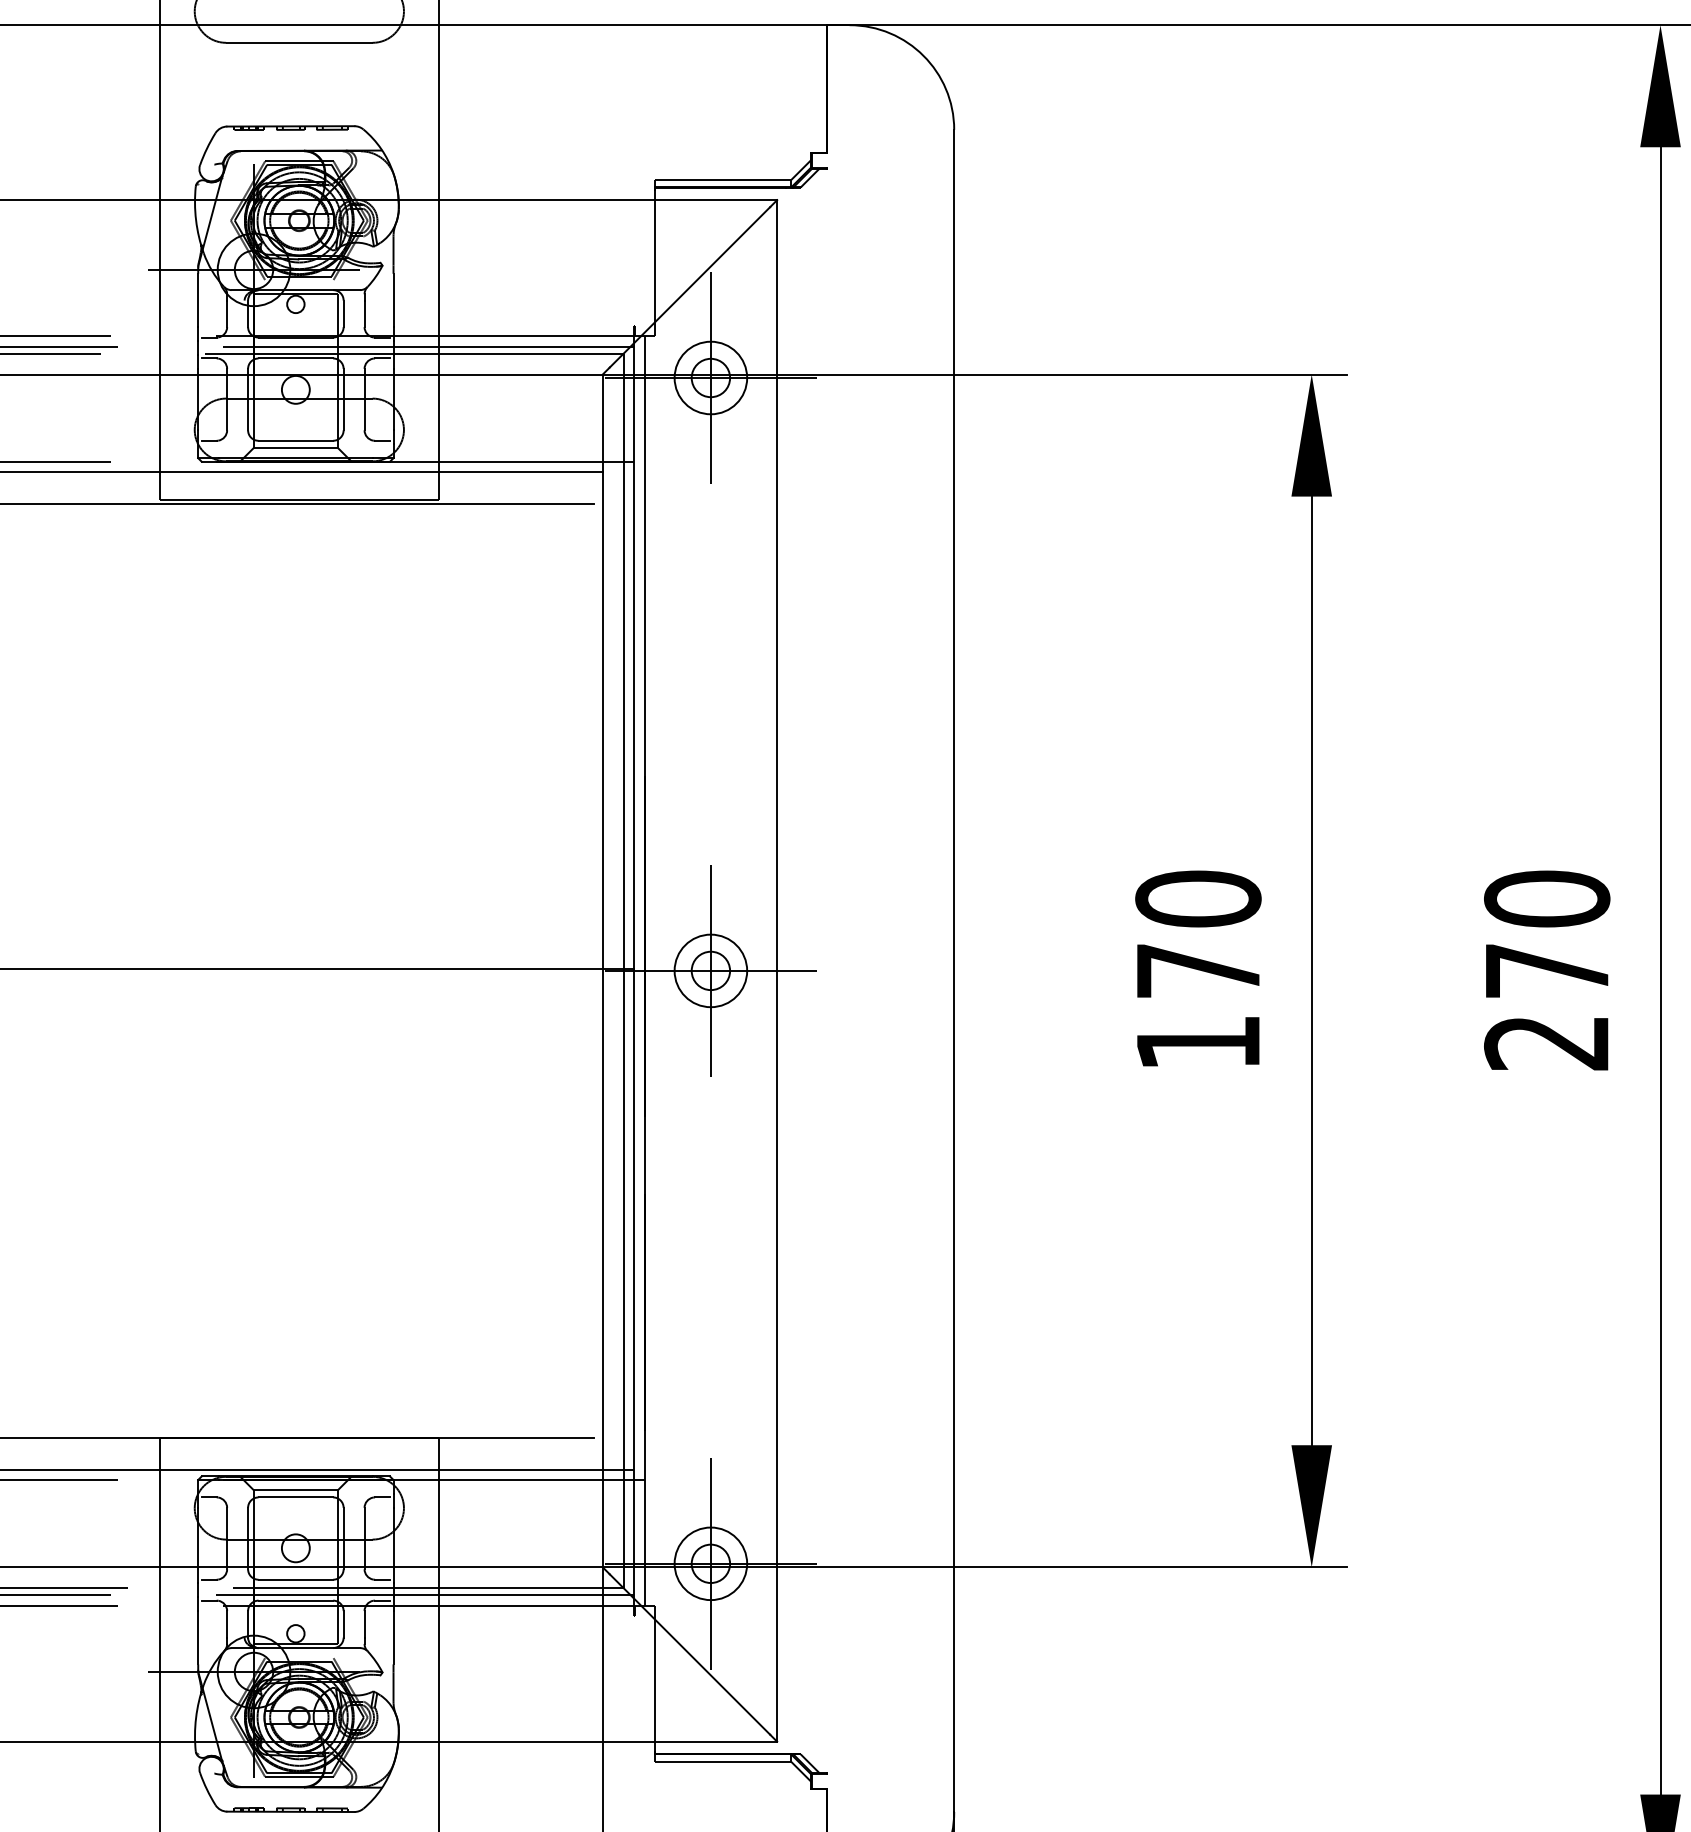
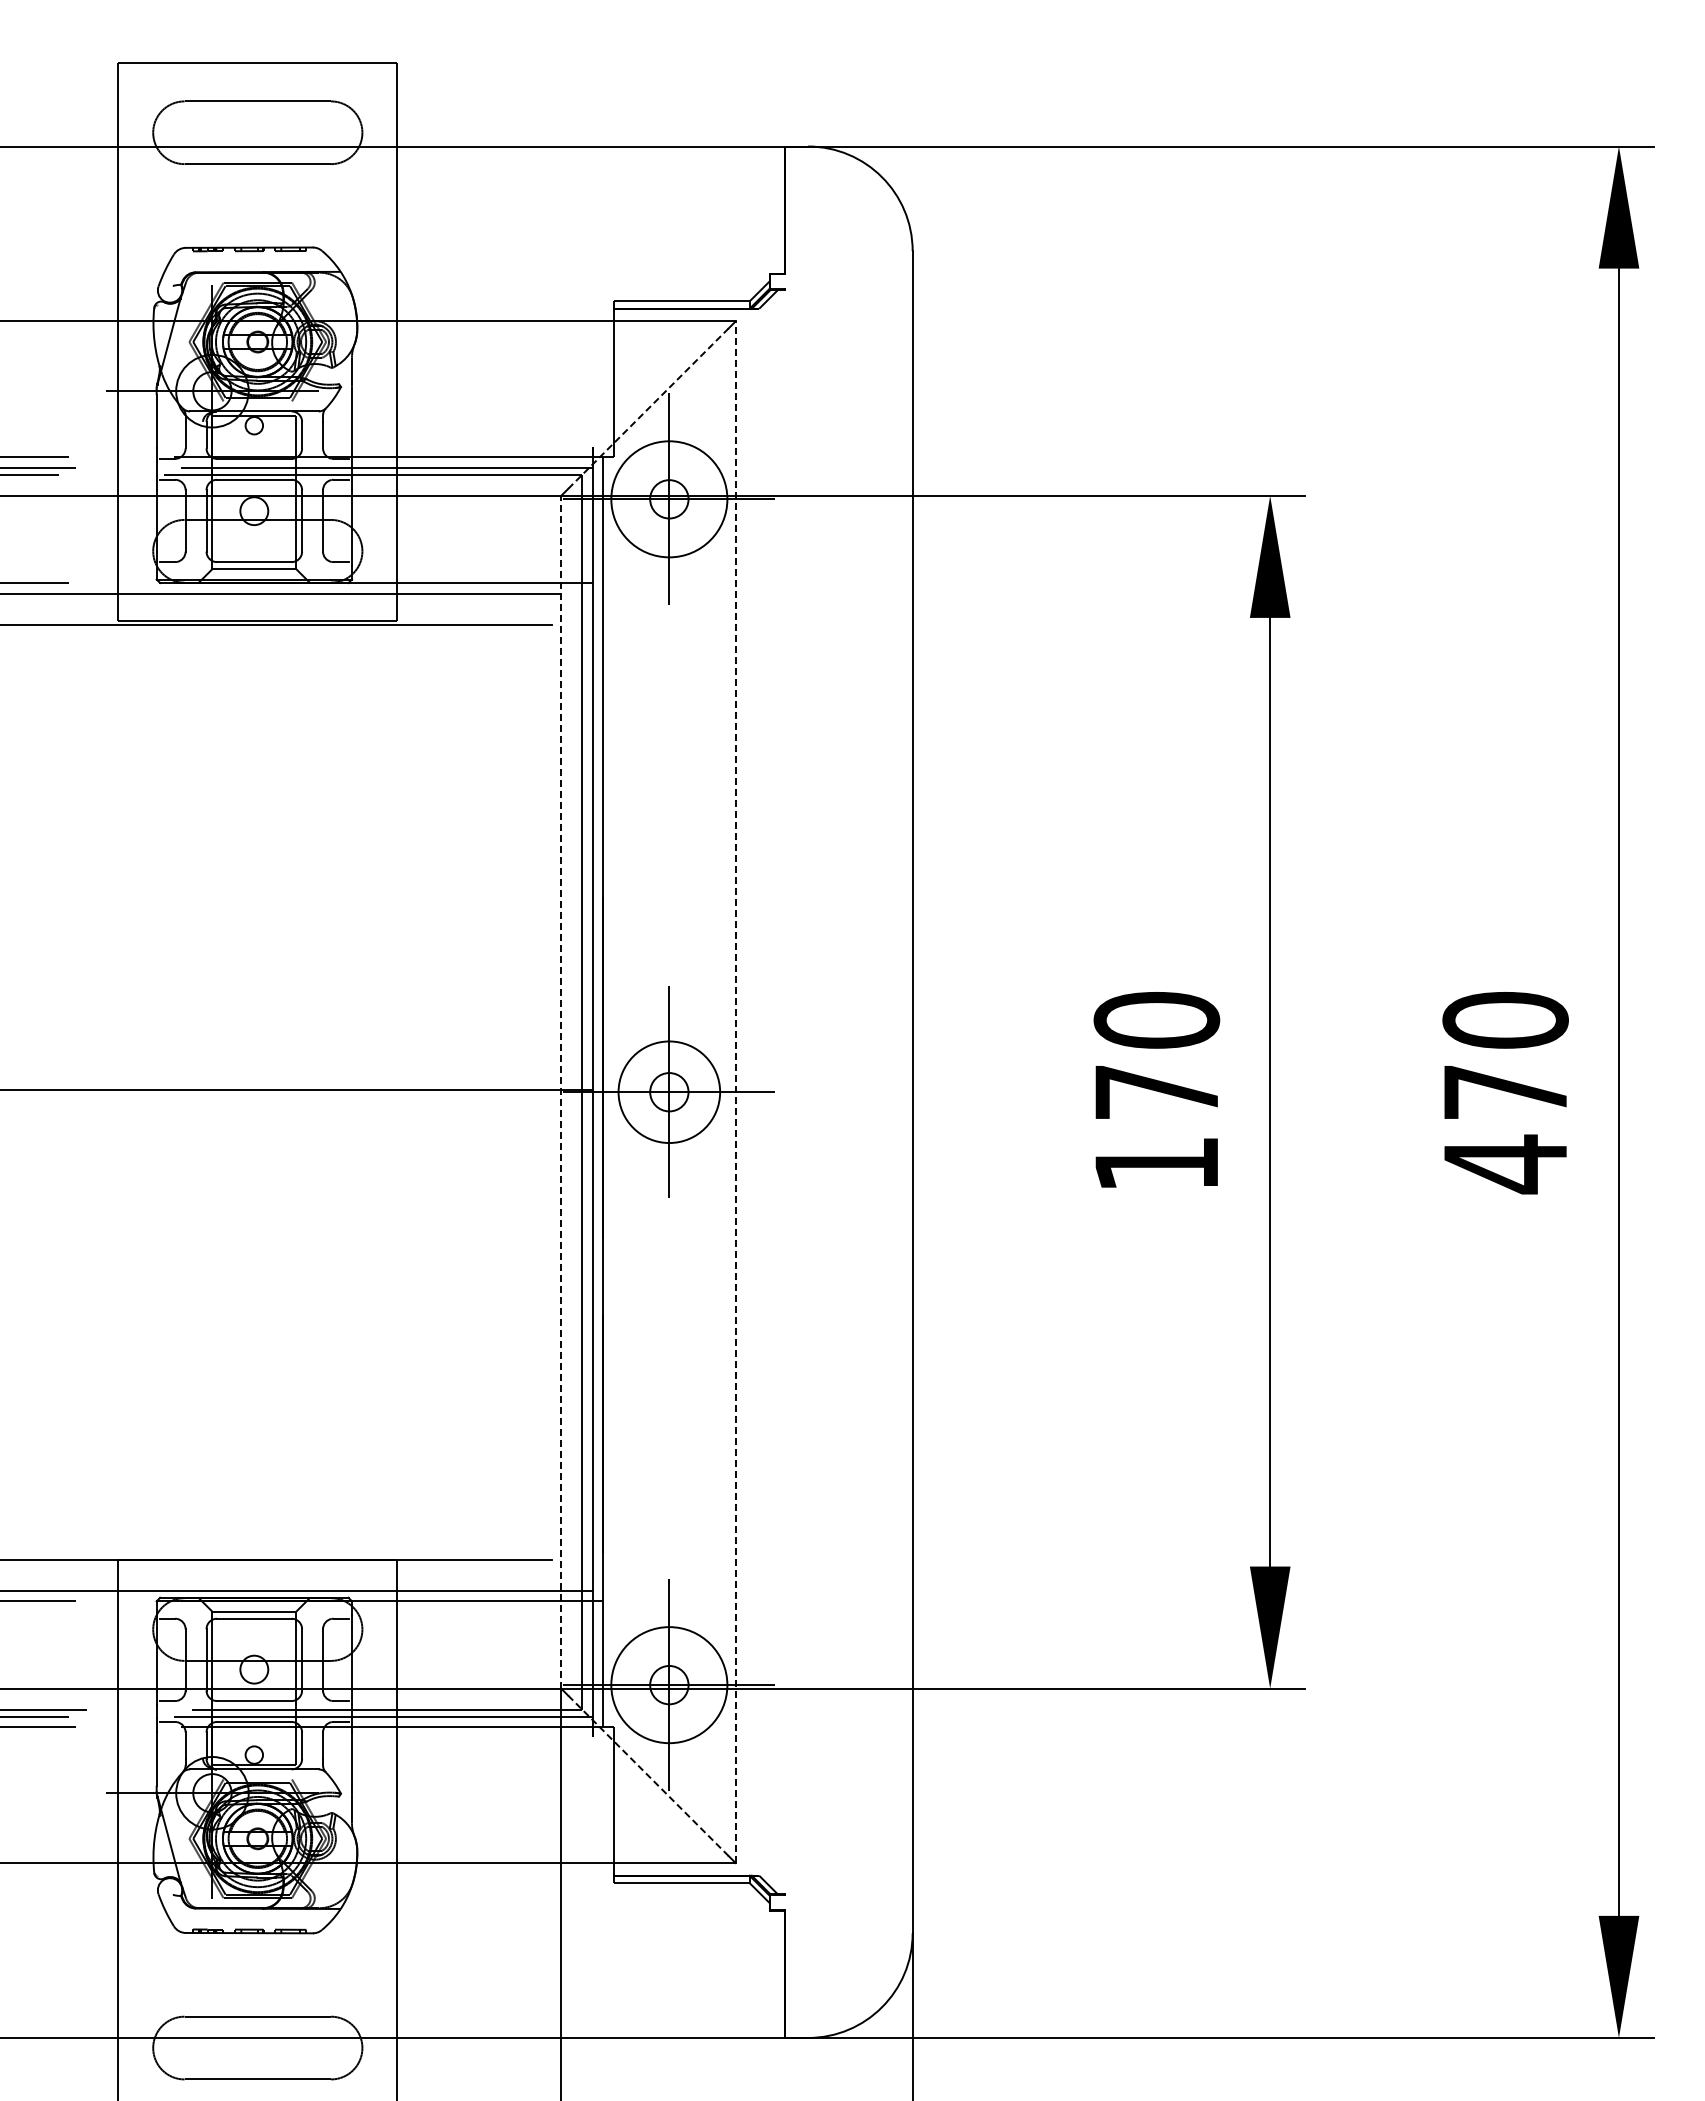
line: (690, 287) -> (648, 408), solid -> dashed
circle: (711, 378) -> (669, 499), size x1.6
line: (603, 970) -> (561, 1091), solid -> dashed
circle: (711, 970) -> (669, 1091), size x1.4
line: (777, 971) -> (735, 1092), solid -> dashed
text: (1546, 1043) -> (1504, 1164), 270 -> 470
circle: (711, 1563) -> (669, 1684), size x1.6
line: (690, 1655) -> (648, 1776), solid -> dashed

